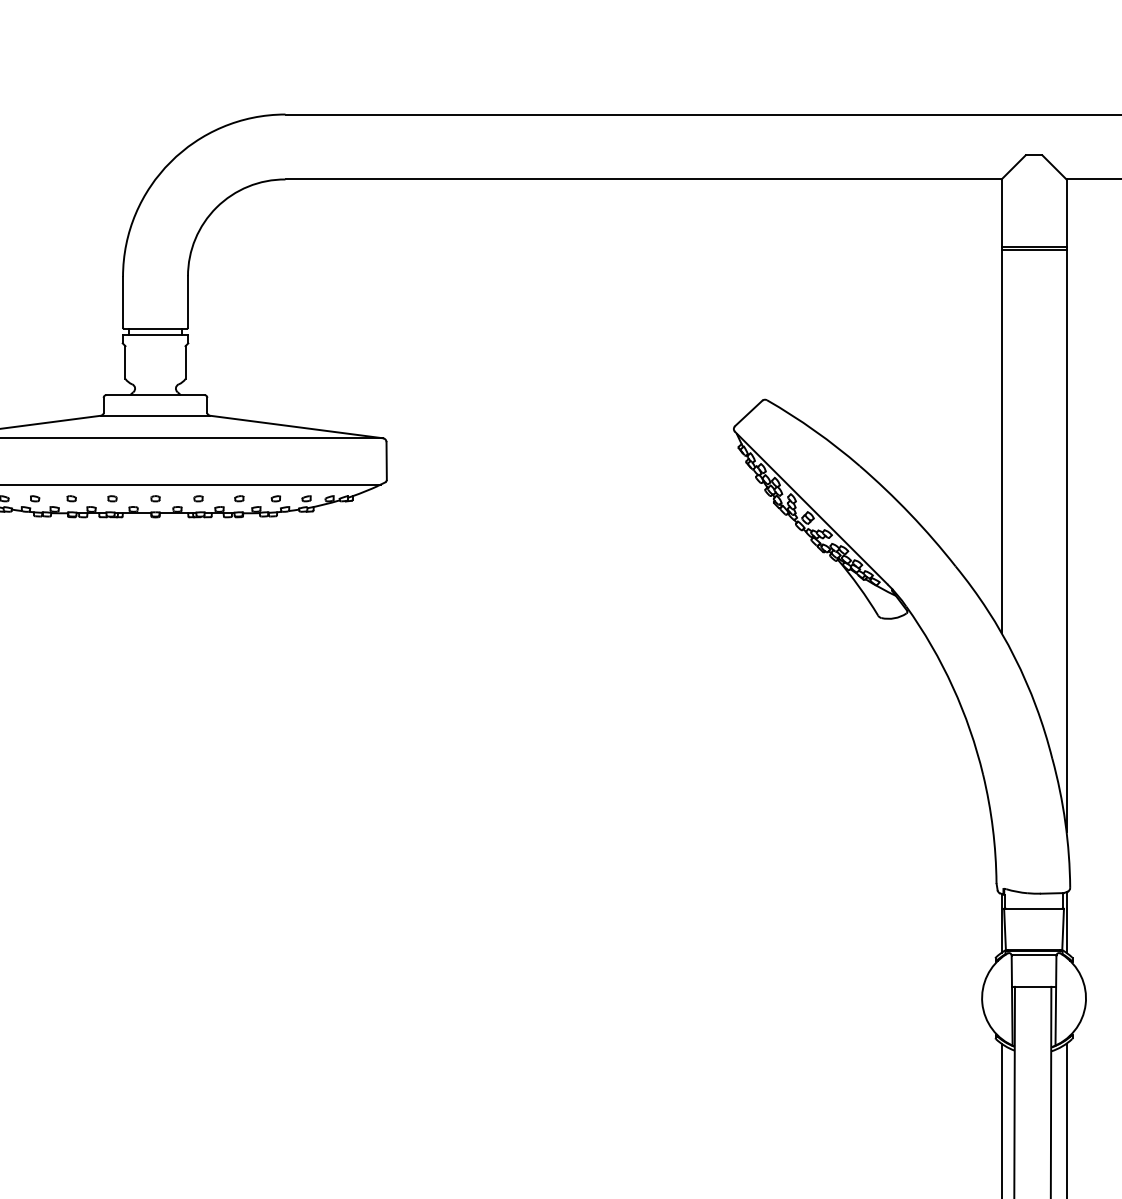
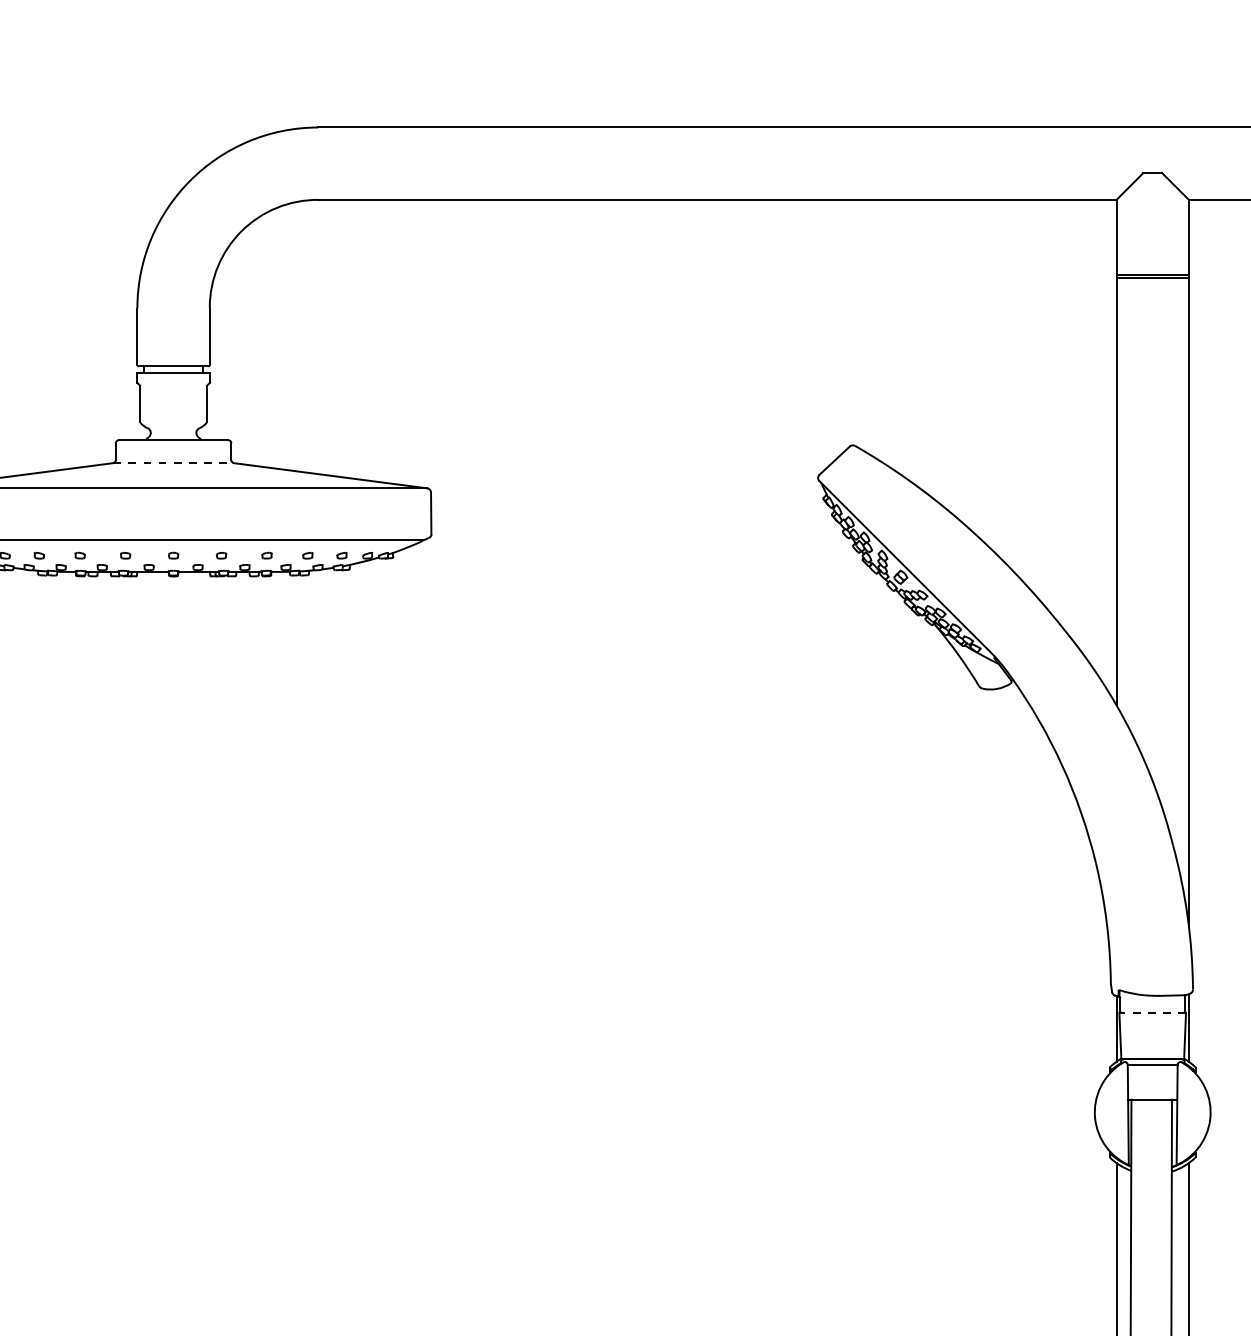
line: (156, 415) -> (174, 462), solid -> dashed
line: (1034, 908) -> (1153, 1012), solid -> dashed

